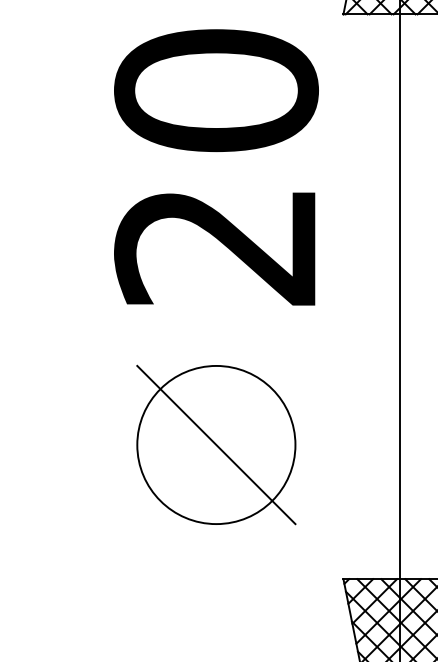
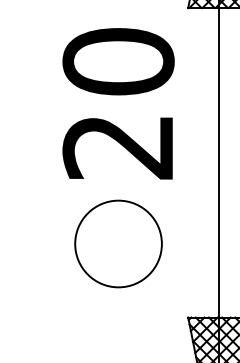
text: (216, 166) -> (118, 103), moved
line: (216, 444) -> (118, 243), removed

